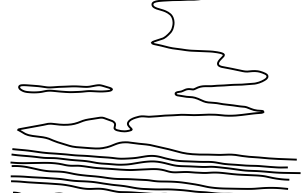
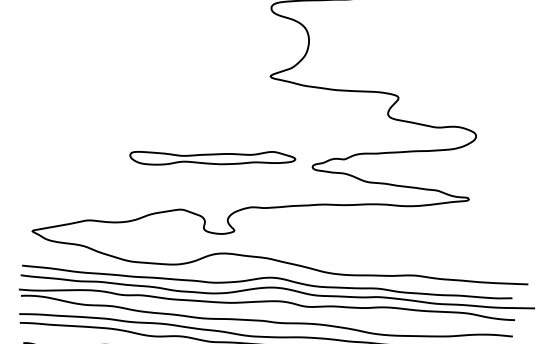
part: (65, 88) -> (212, 157), moved

